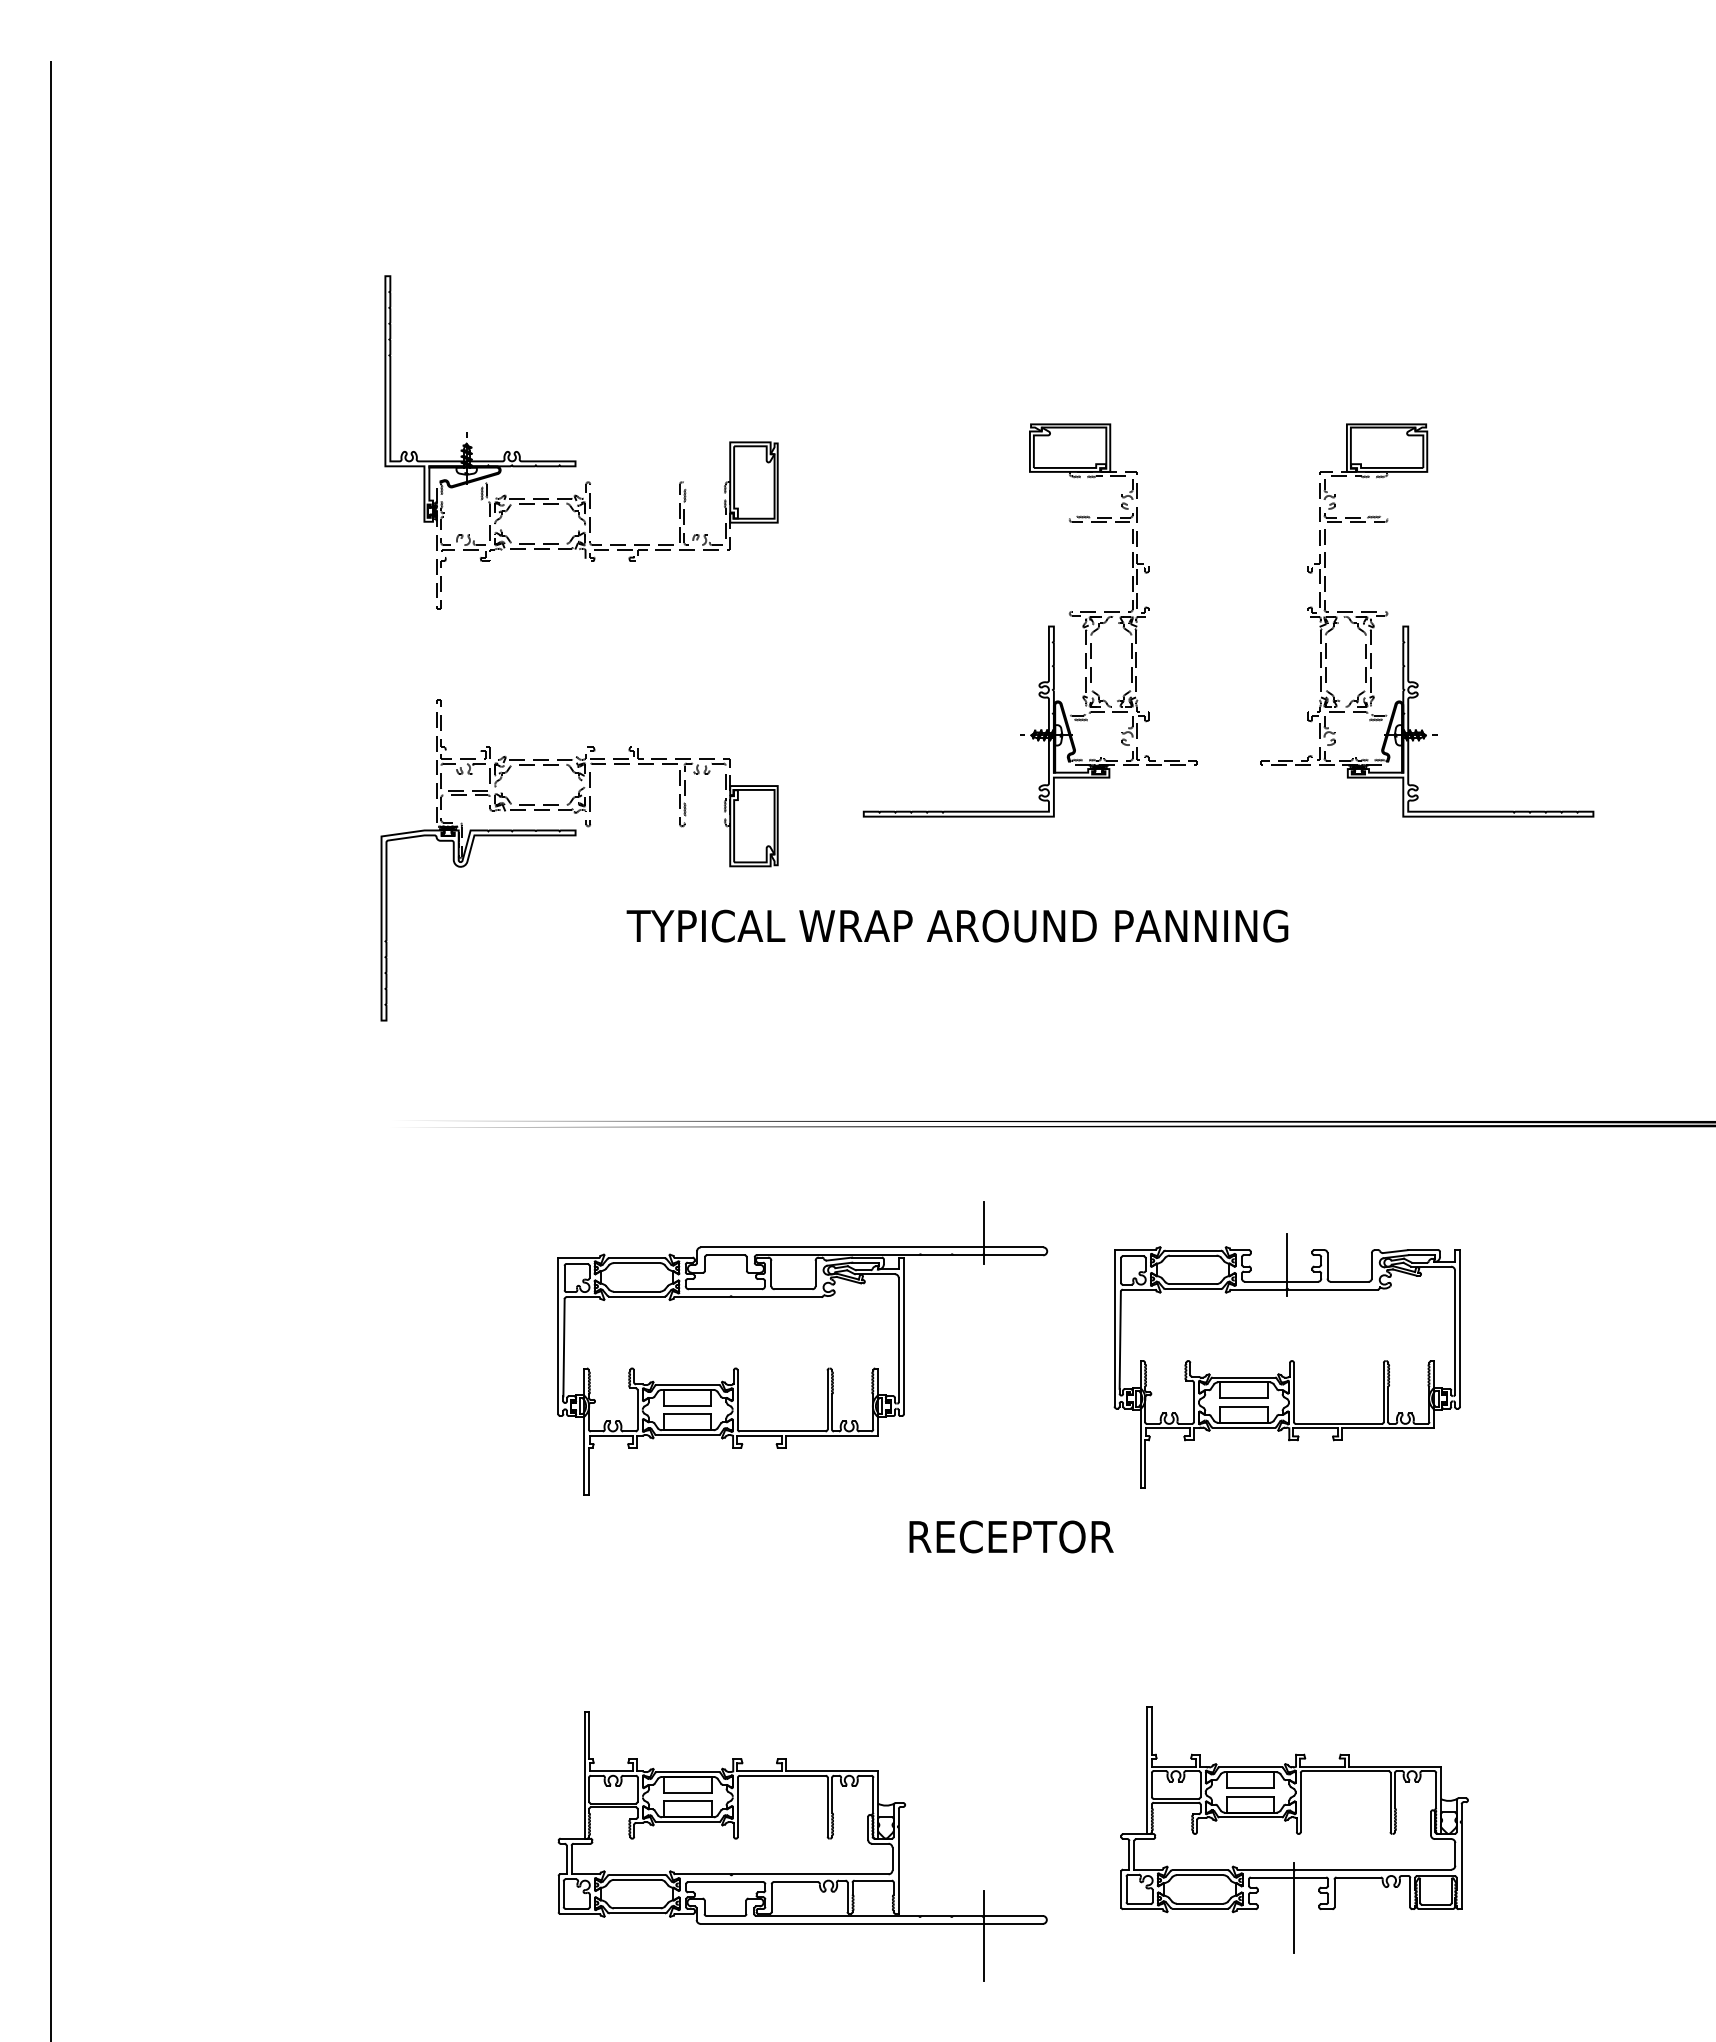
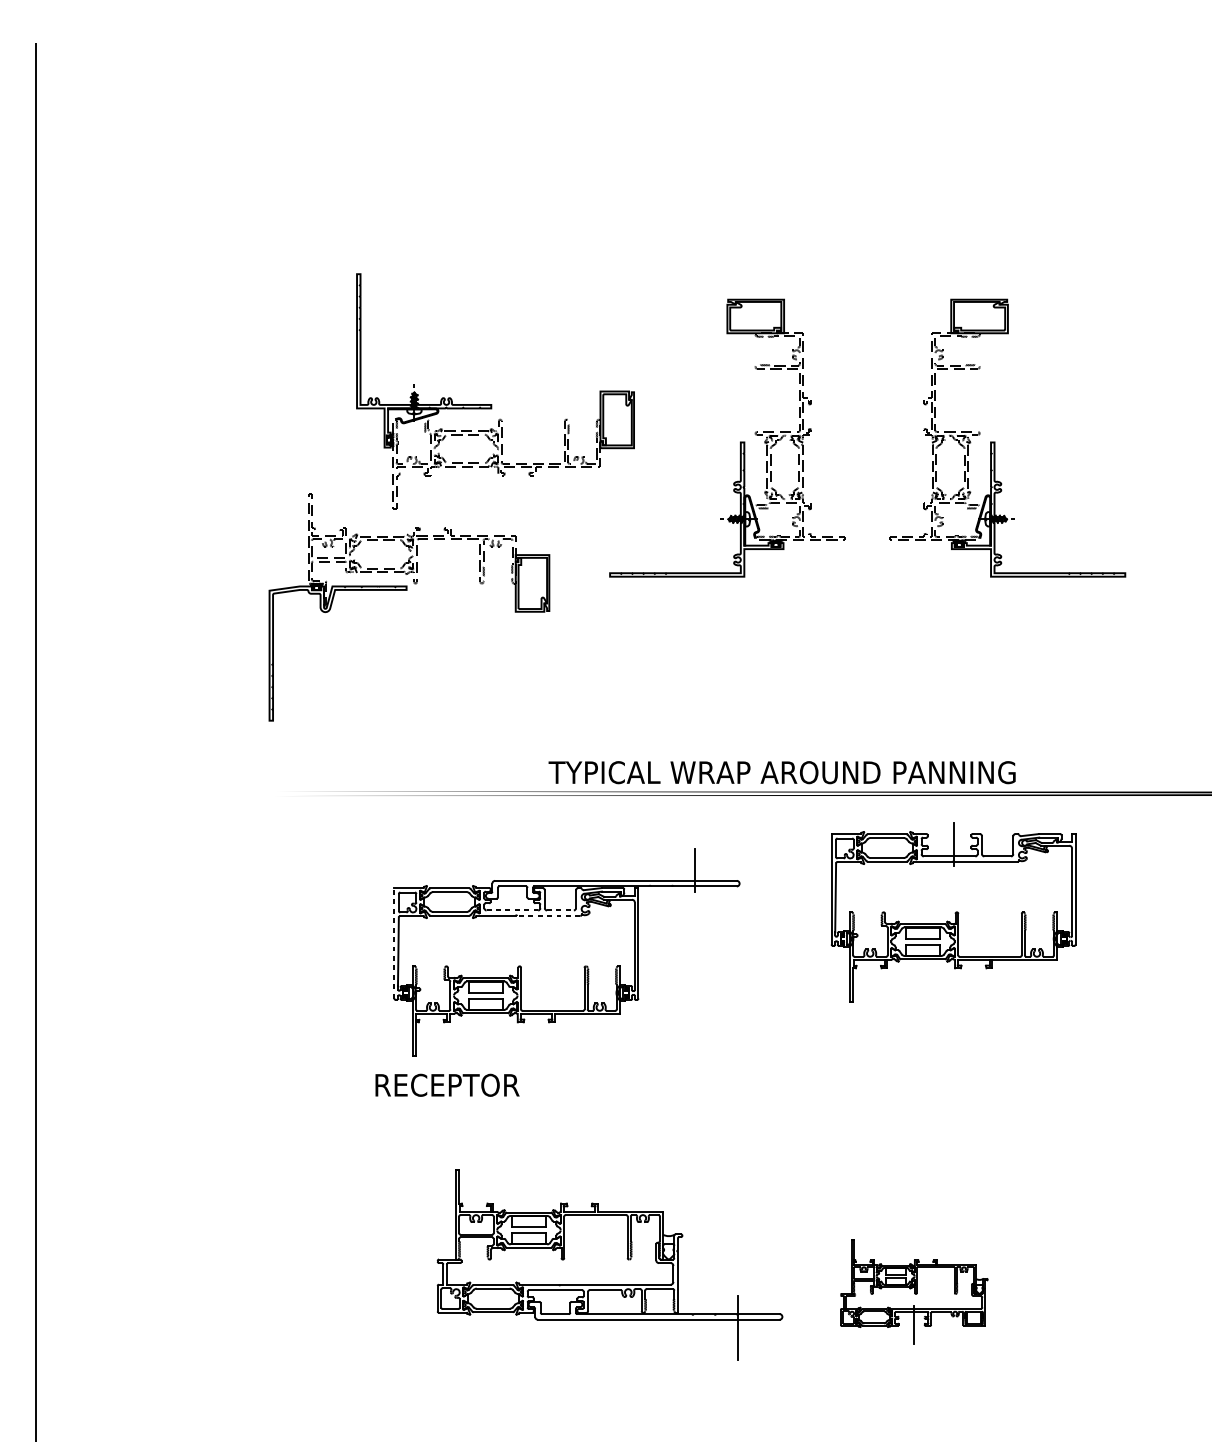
part: (576, 460) -> (491, 404), moved
text: (957, 925) -> (782, 772), moved
line: (725, 1289) -> (512, 910), solid -> dashed
line: (793, 1289) -> (560, 910), solid -> dashed
line: (776, 1297) -> (548, 916), solid -> dashed
line: (558, 1335) -> (394, 943), solid -> dashed
part: (1286, 1360) -> (953, 912), moved
text: (1011, 1536) -> (447, 1084), moved
part: (1294, 1829) -> (914, 1291), size x0.6
part: (802, 1846) -> (609, 1265), moved

